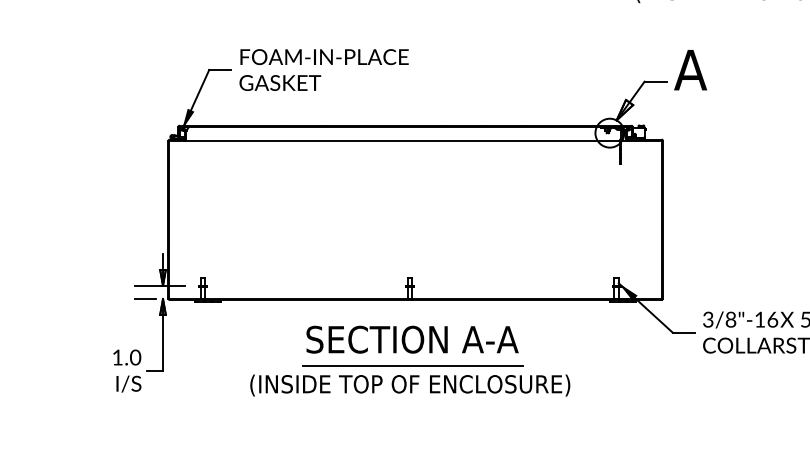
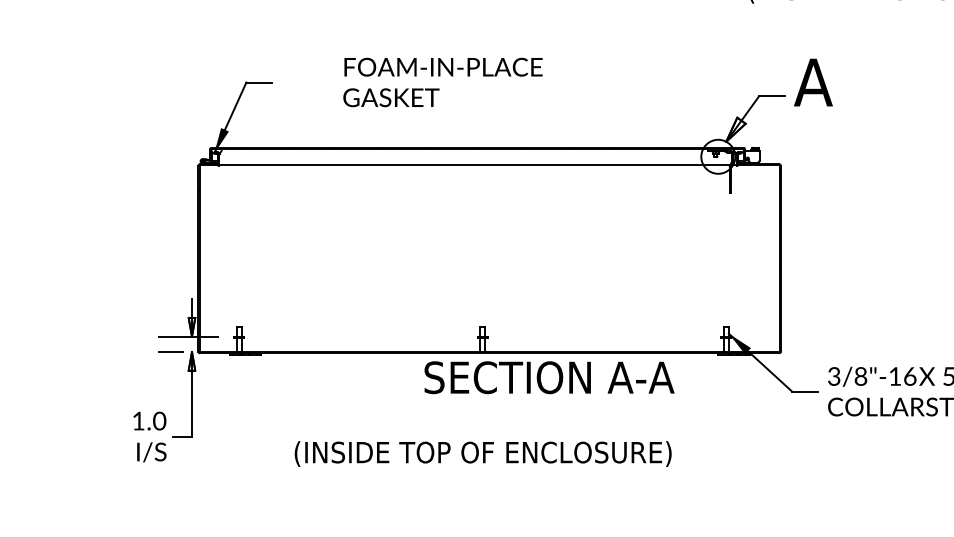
text: (323, 69) -> (442, 81), moved
text: (412, 339) -> (549, 377), moved
line: (412, 366) -> (485, 431), removed

